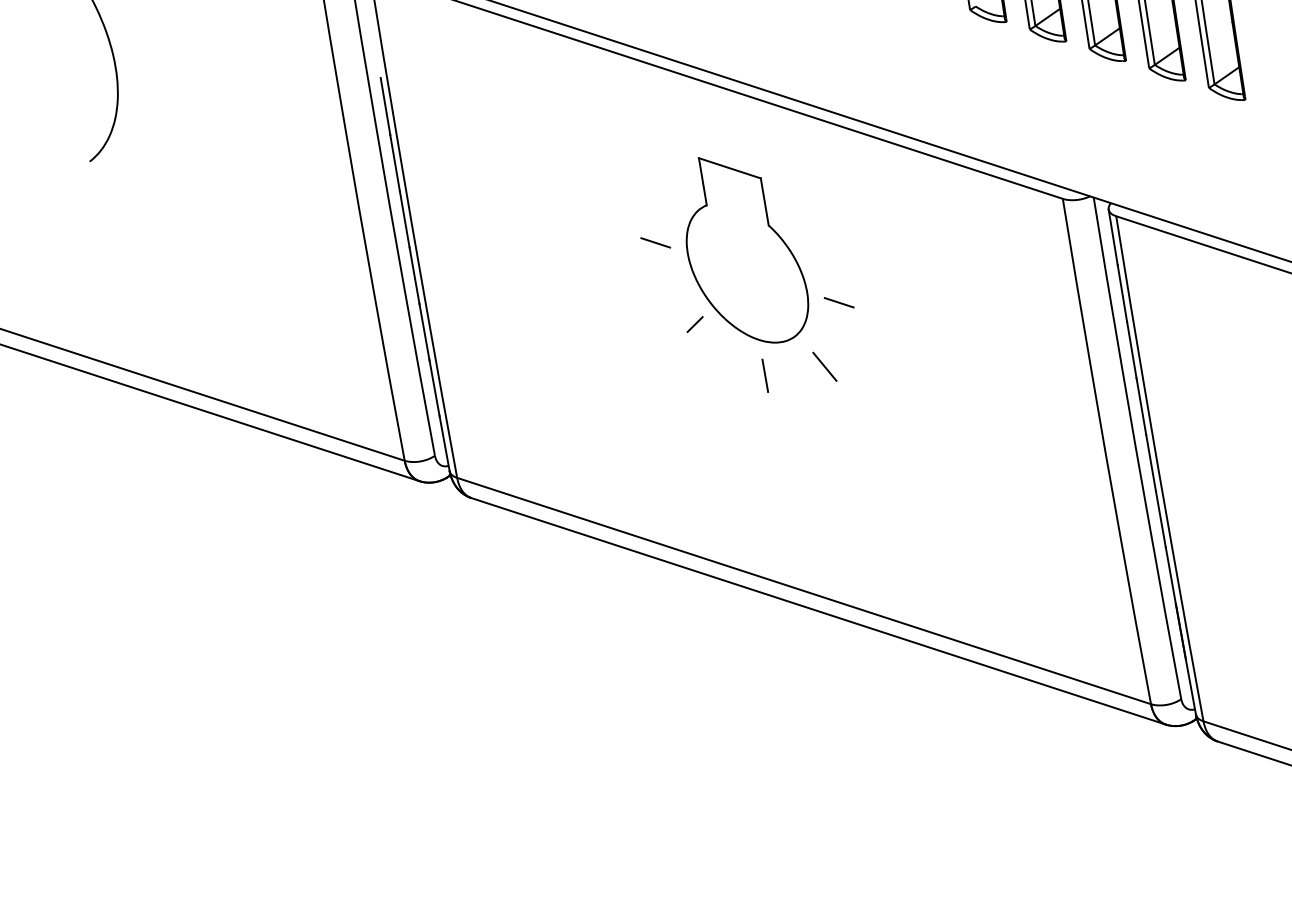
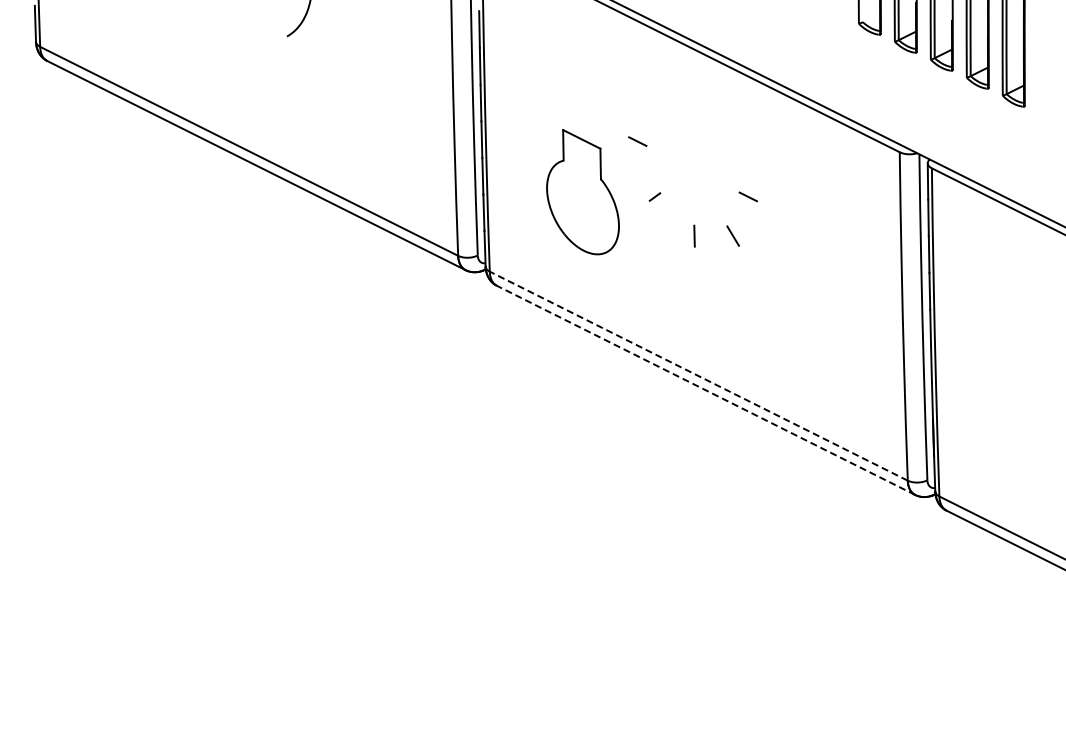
part: (743, 250) -> (582, 192), moved
line: (803, 591) -> (698, 376), solid -> dashed
line: (819, 611) -> (706, 390), solid -> dashed

